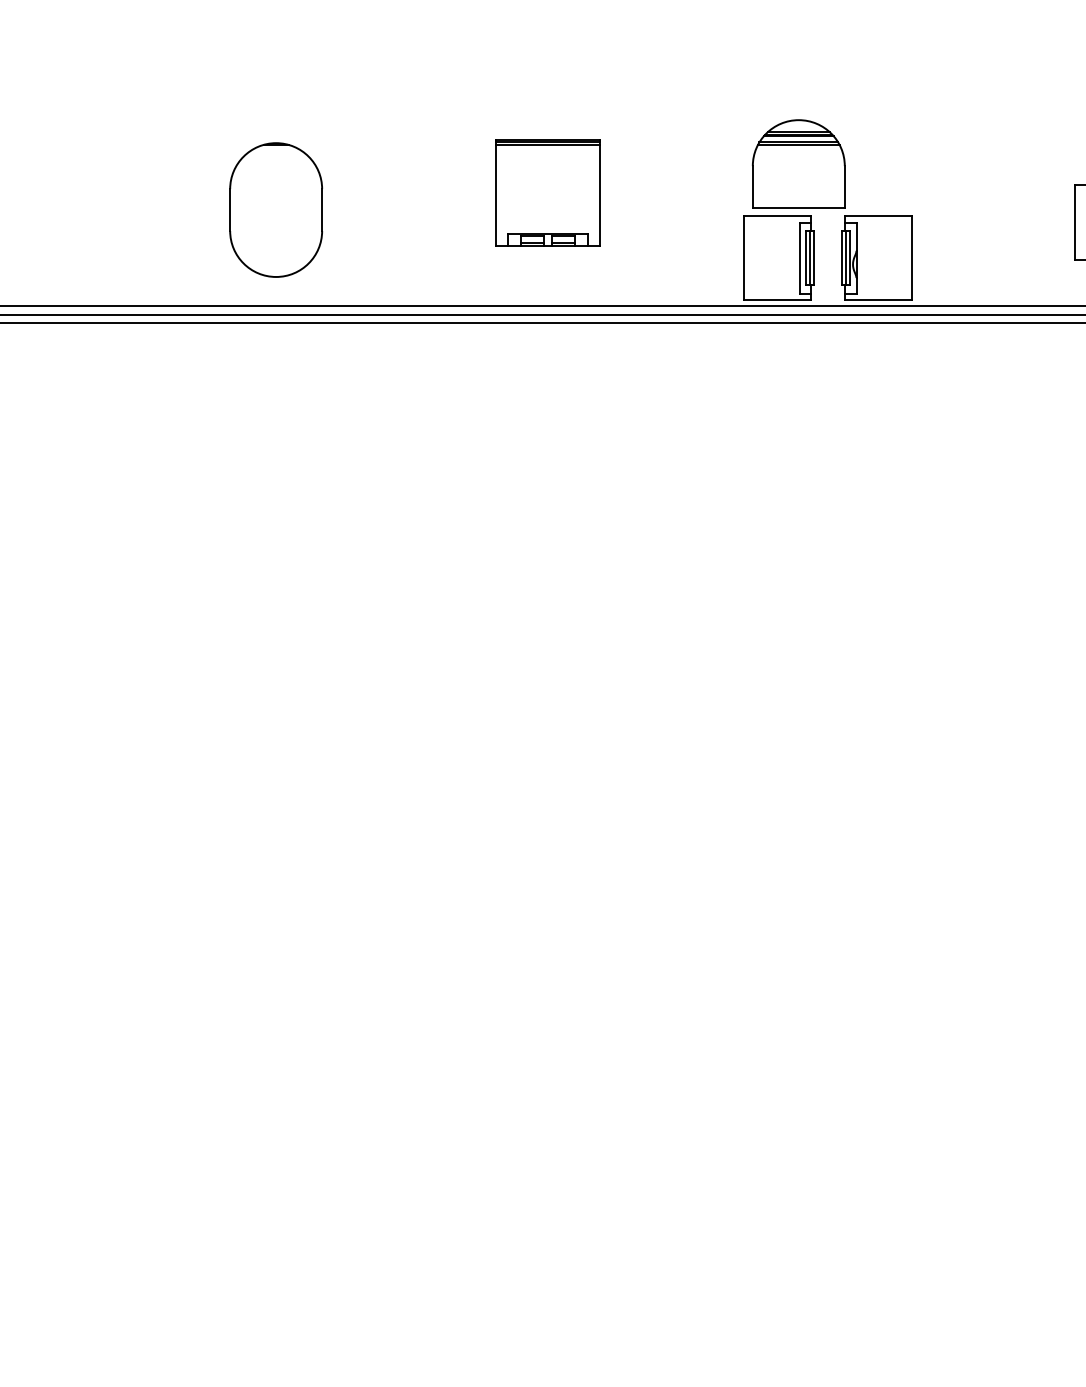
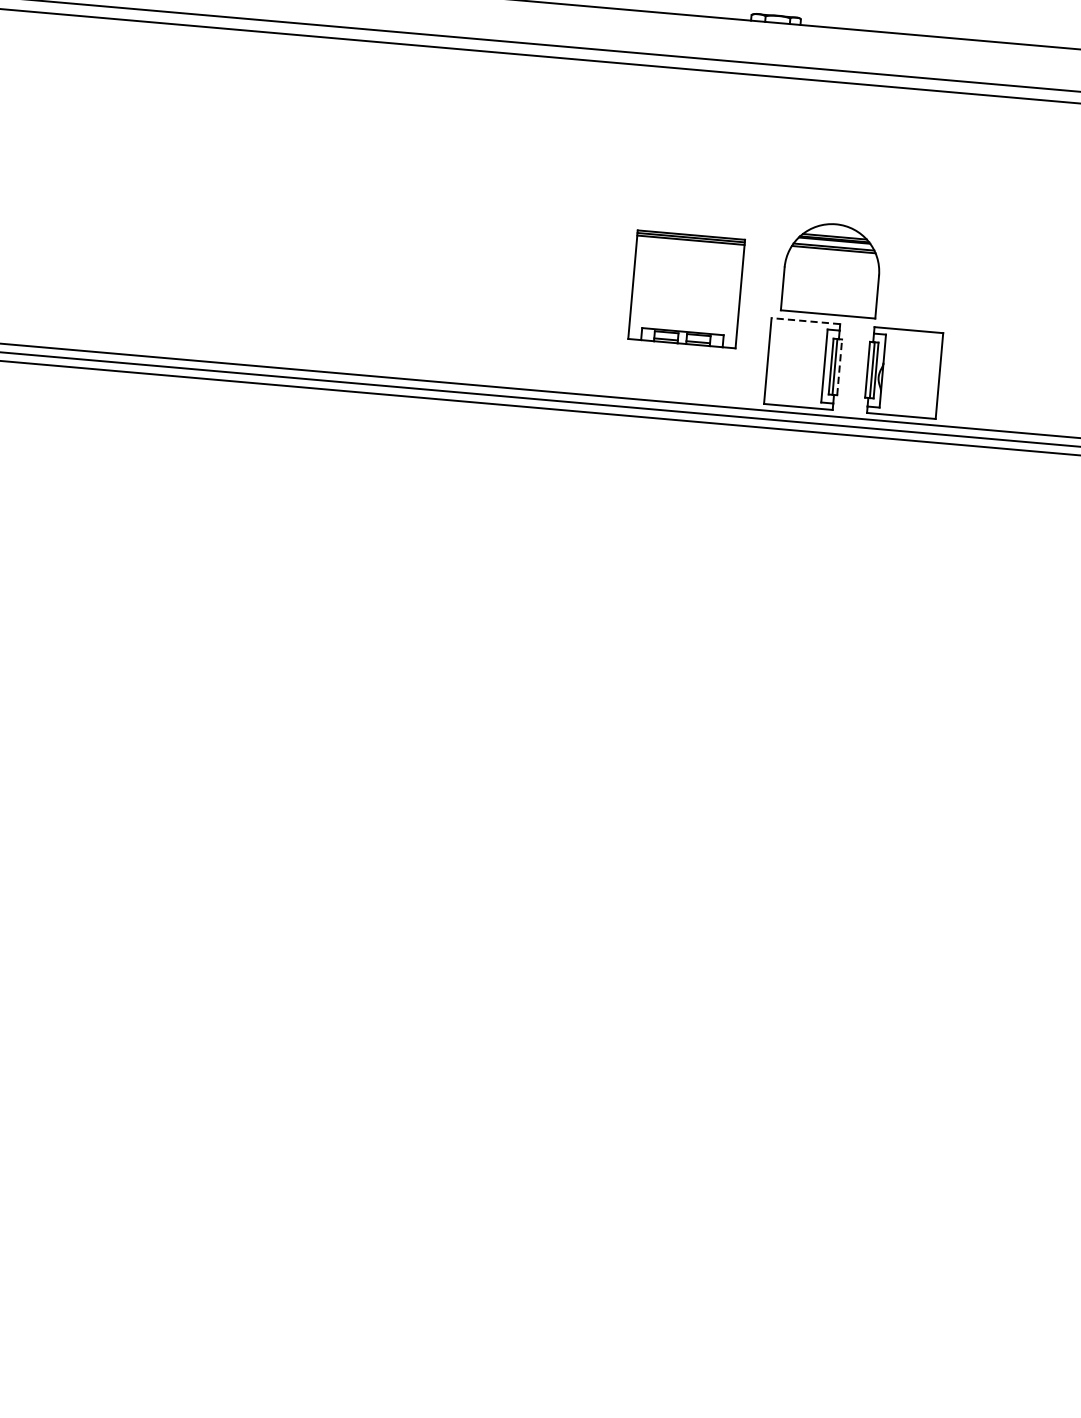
part: (547, 192) -> (686, 289), moved
part: (275, 209) -> (290, 269), removed
line: (777, 216) -> (805, 321), solid -> dashed
line: (814, 257) -> (839, 366), solid -> dashed

